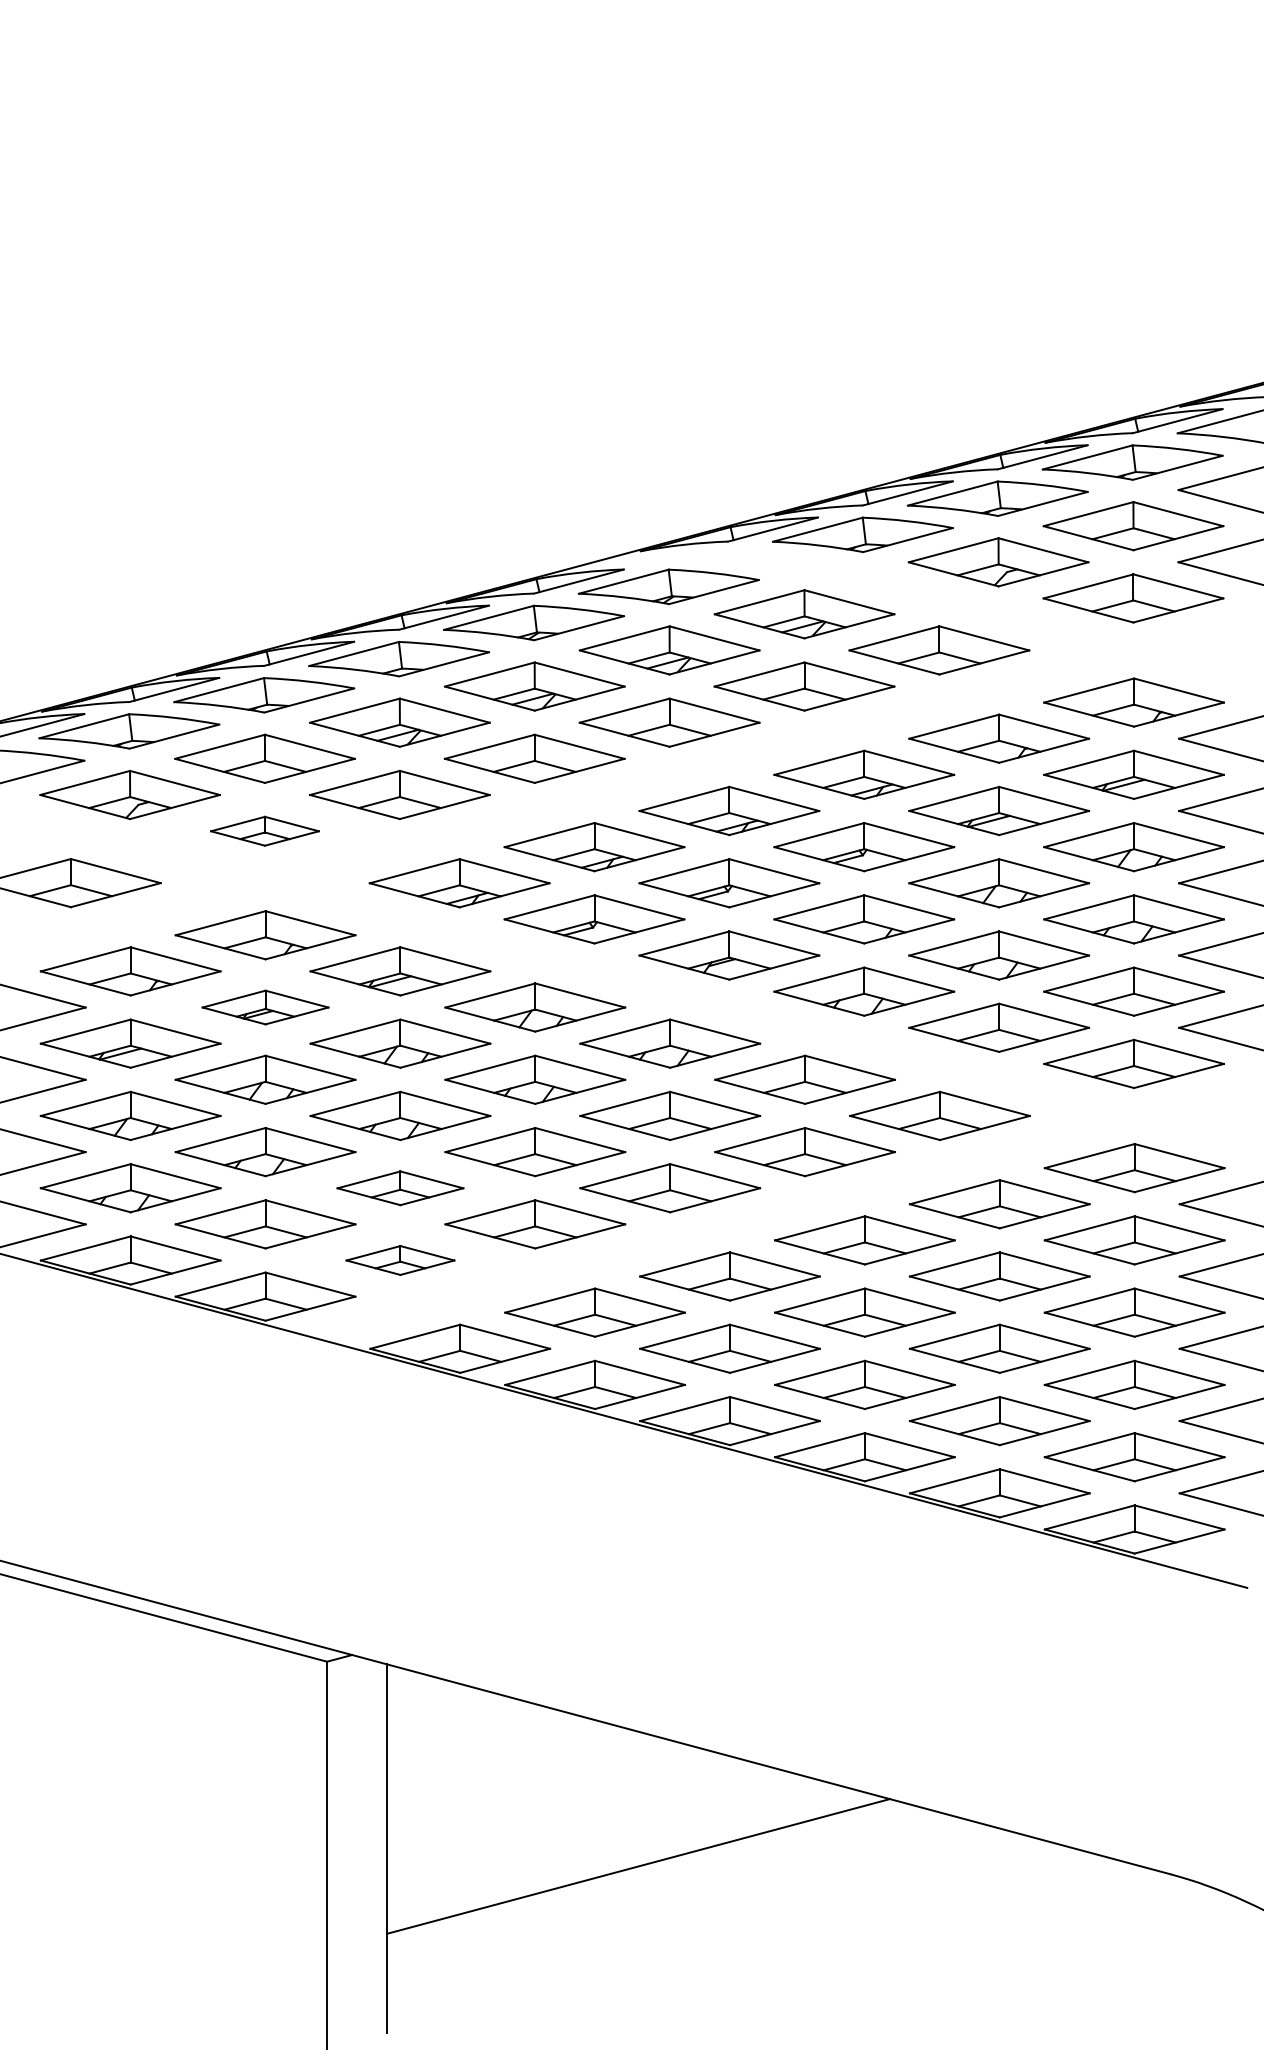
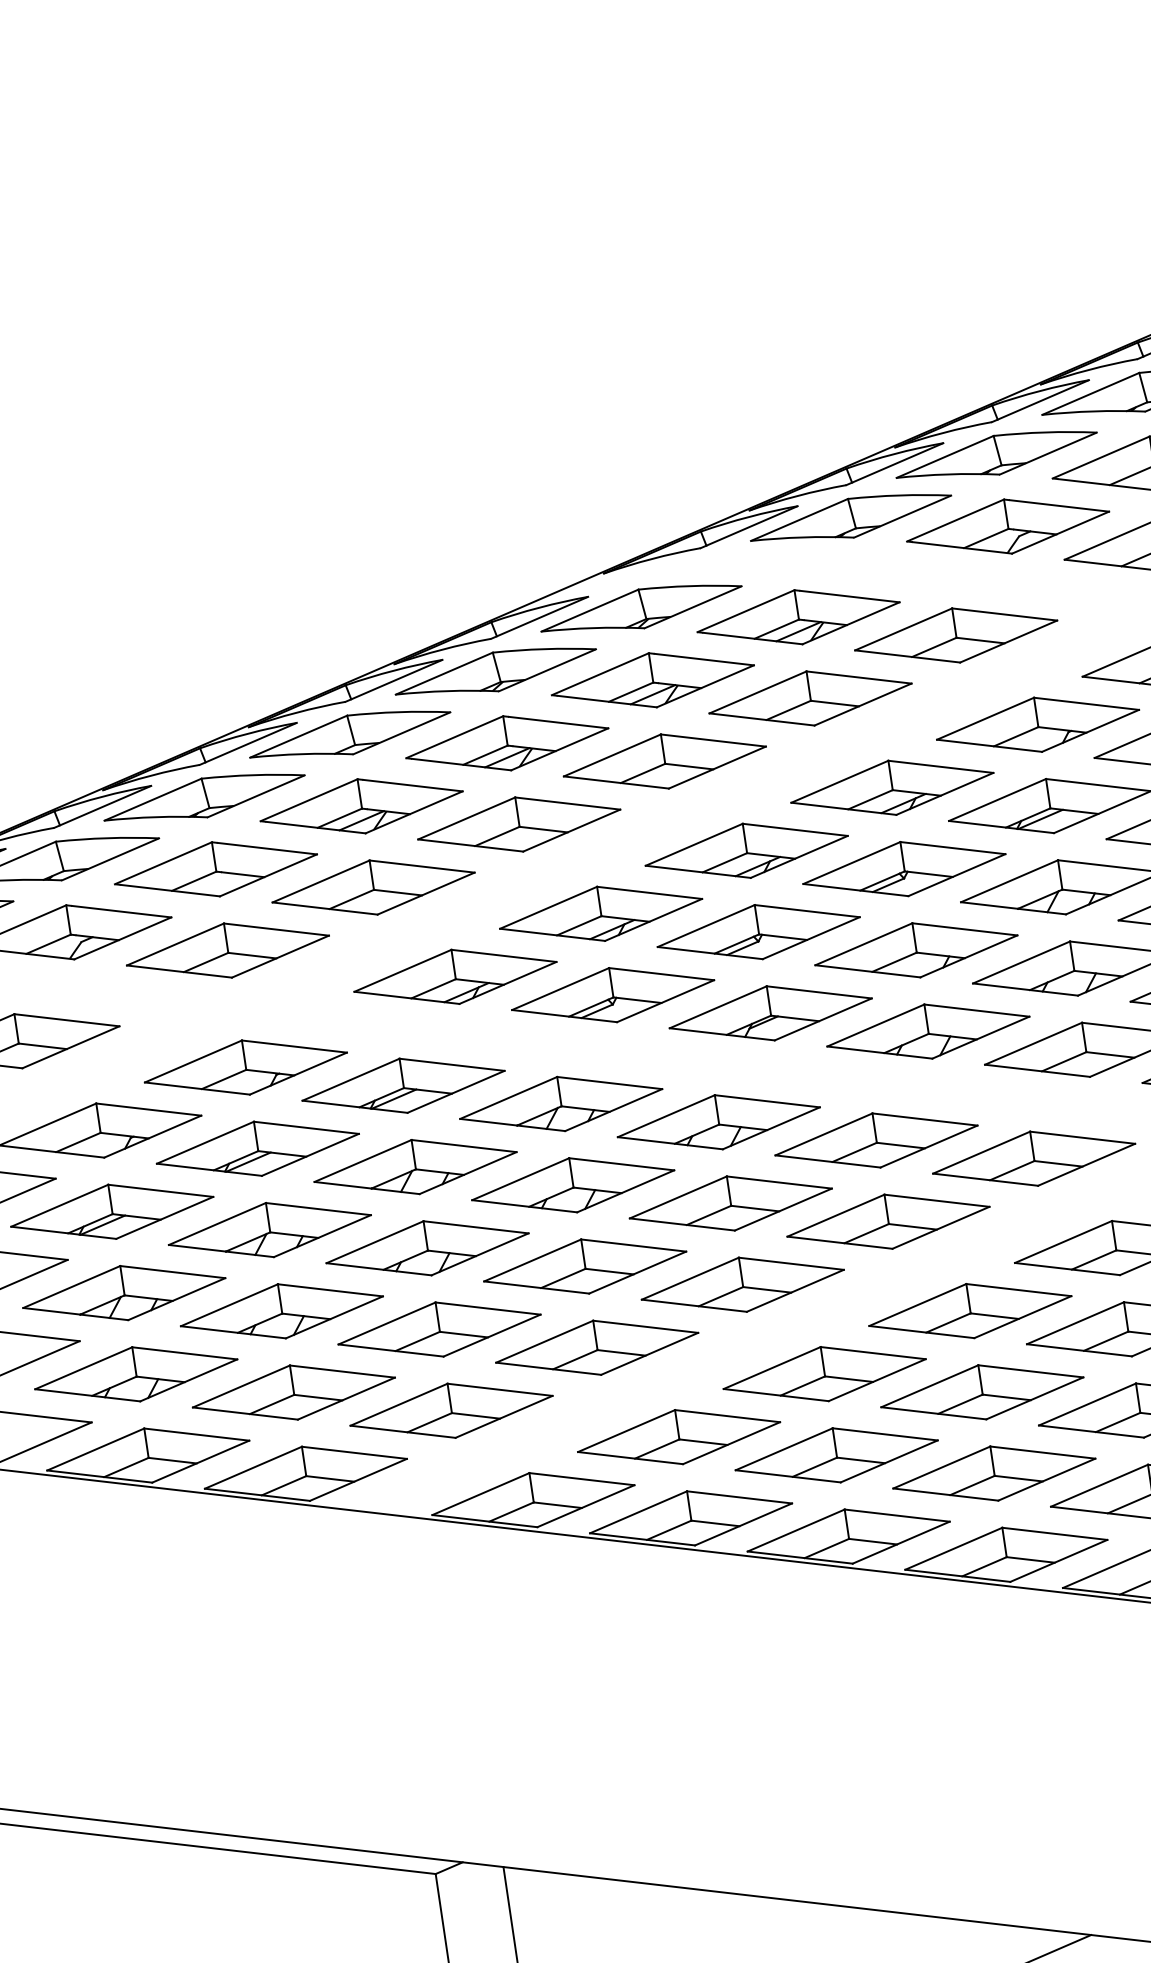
part: (264, 831) -> (227, 951), size x1.67
part: (265, 1007) -> (257, 1148), size x1.43
part: (400, 1188) -> (439, 1329), size x1.43
part: (400, 1260) -> (451, 1410), size x1.67

